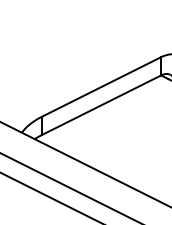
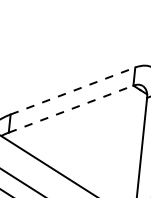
line: (101, 86) -> (73, 90), solid -> dashed
line: (101, 105) -> (71, 109), solid -> dashed

